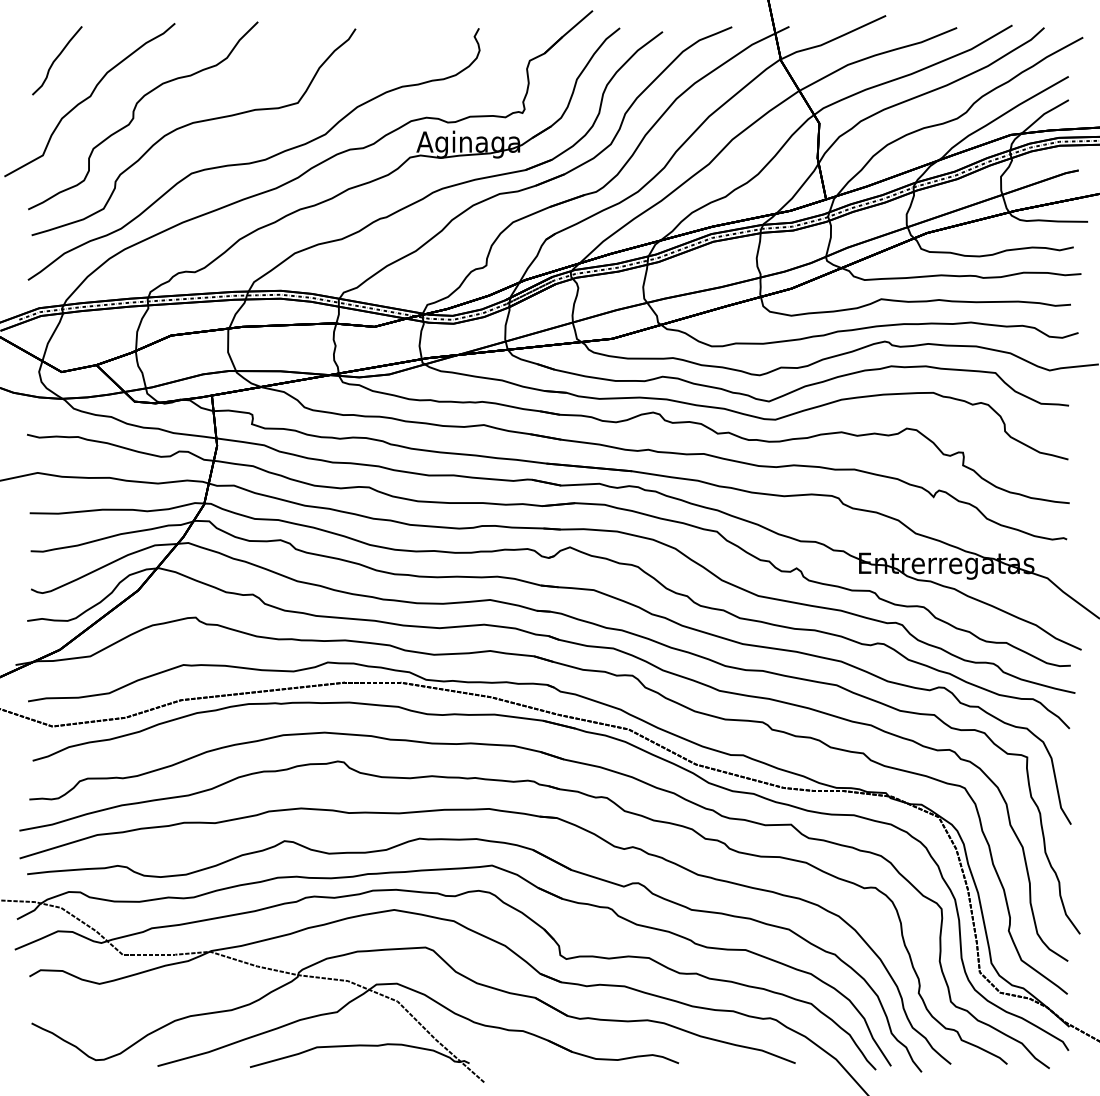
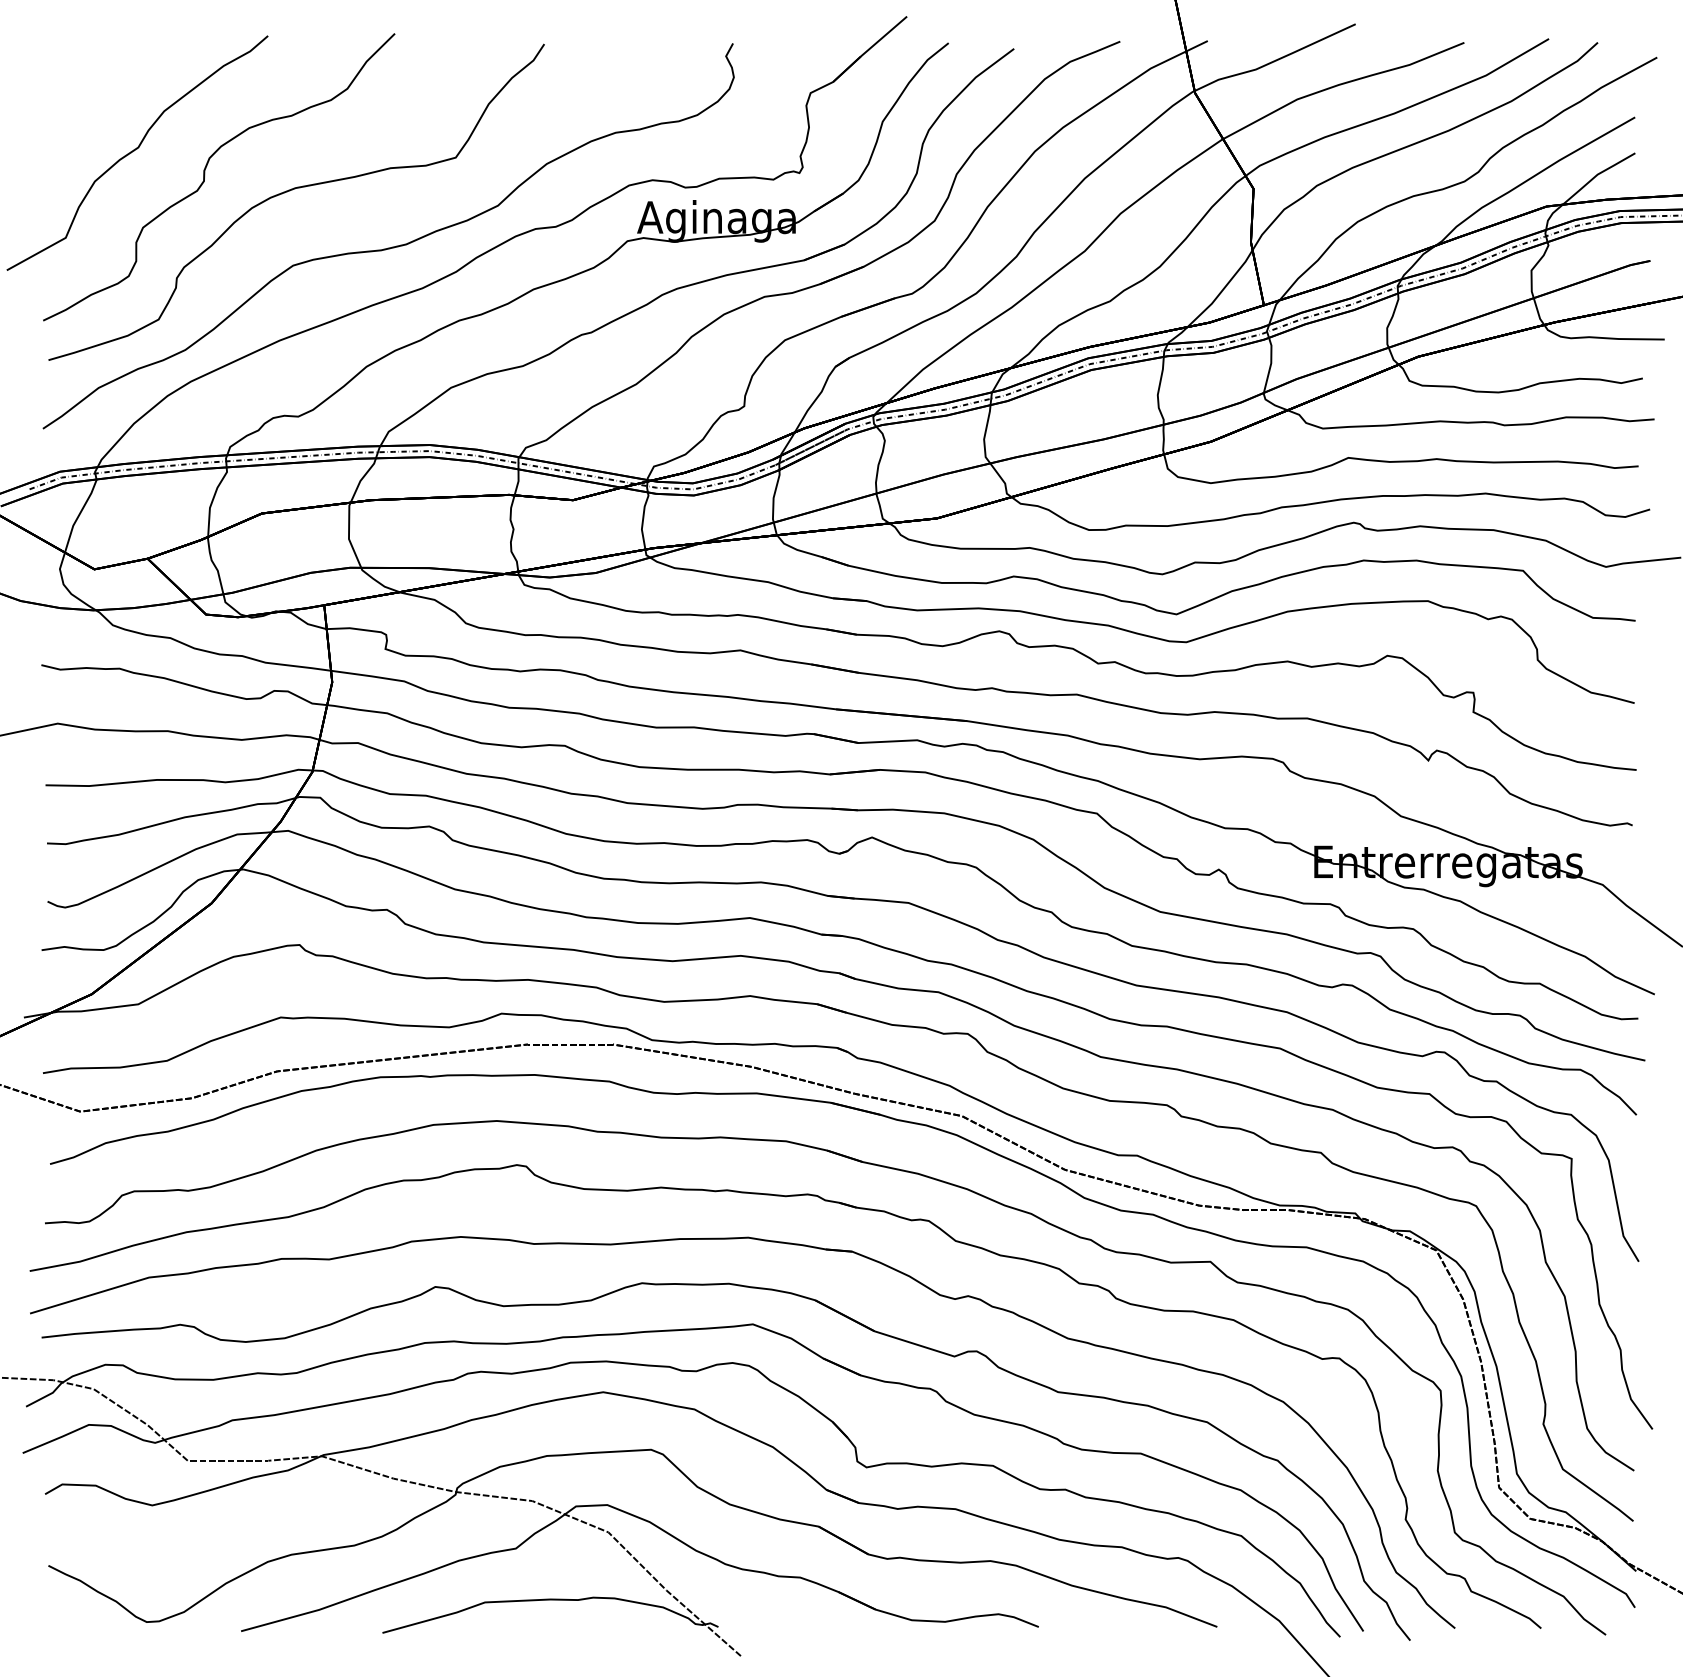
curve: (56, 59) -> (86, 91), removed

